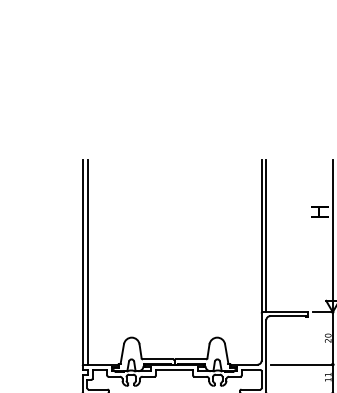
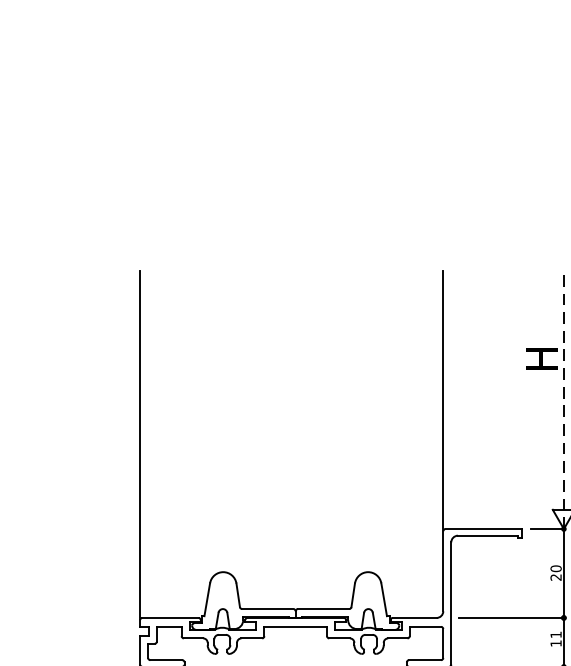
line: (332, 235) -> (563, 399), solid -> dashed
line: (266, 236) -> (451, 400), removed
line: (87, 262) -> (148, 444), removed

